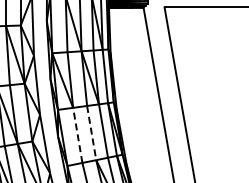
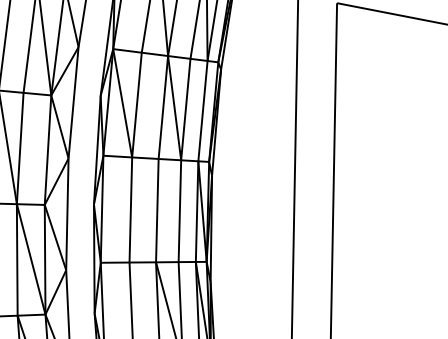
line: (91, 133) -> (156, 211), dashed -> solid
line: (77, 135) -> (130, 210), dashed -> solid

